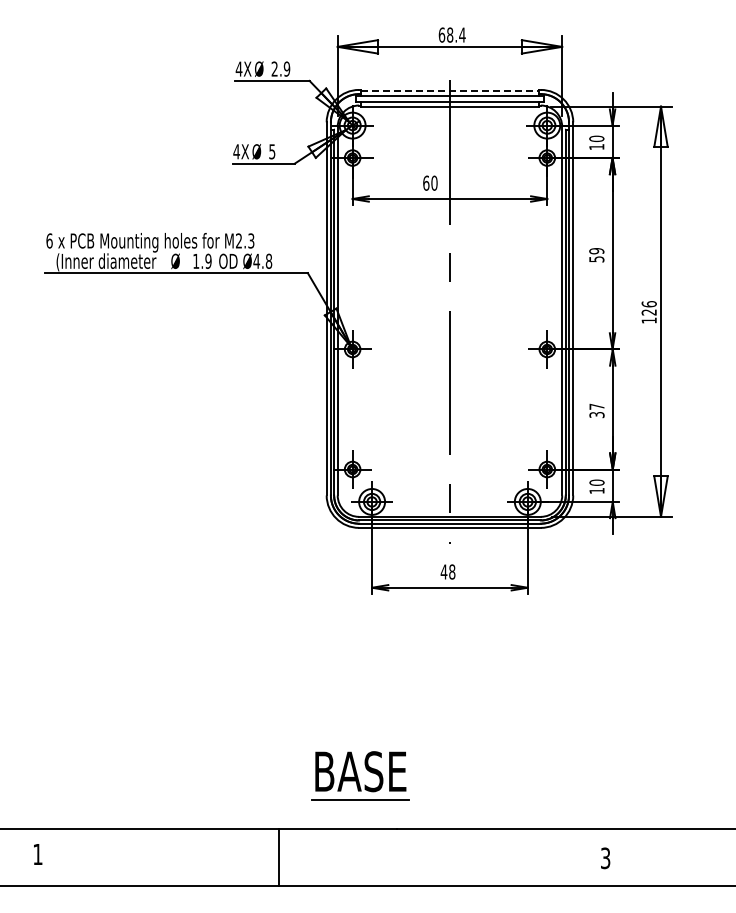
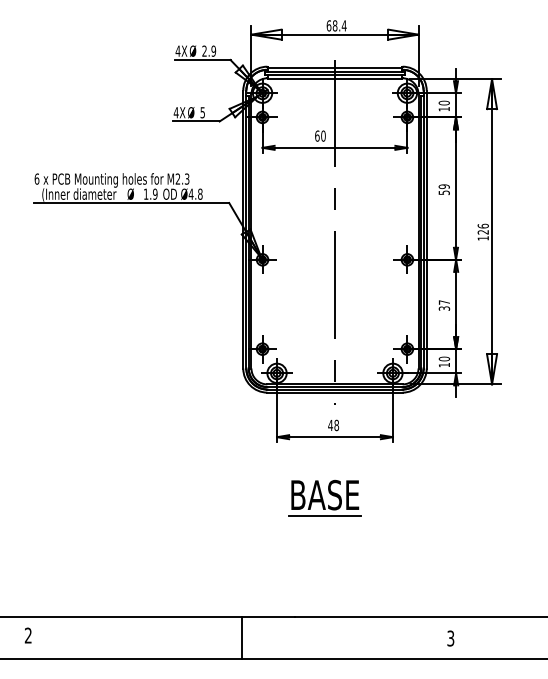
line: (450, 91) -> (335, 67), dashed -> solid
part: (360, 775) -> (324, 498), moved
text: (37, 853) -> (28, 634), 1 -> 2
line: (279, 856) -> (242, 637), moved

